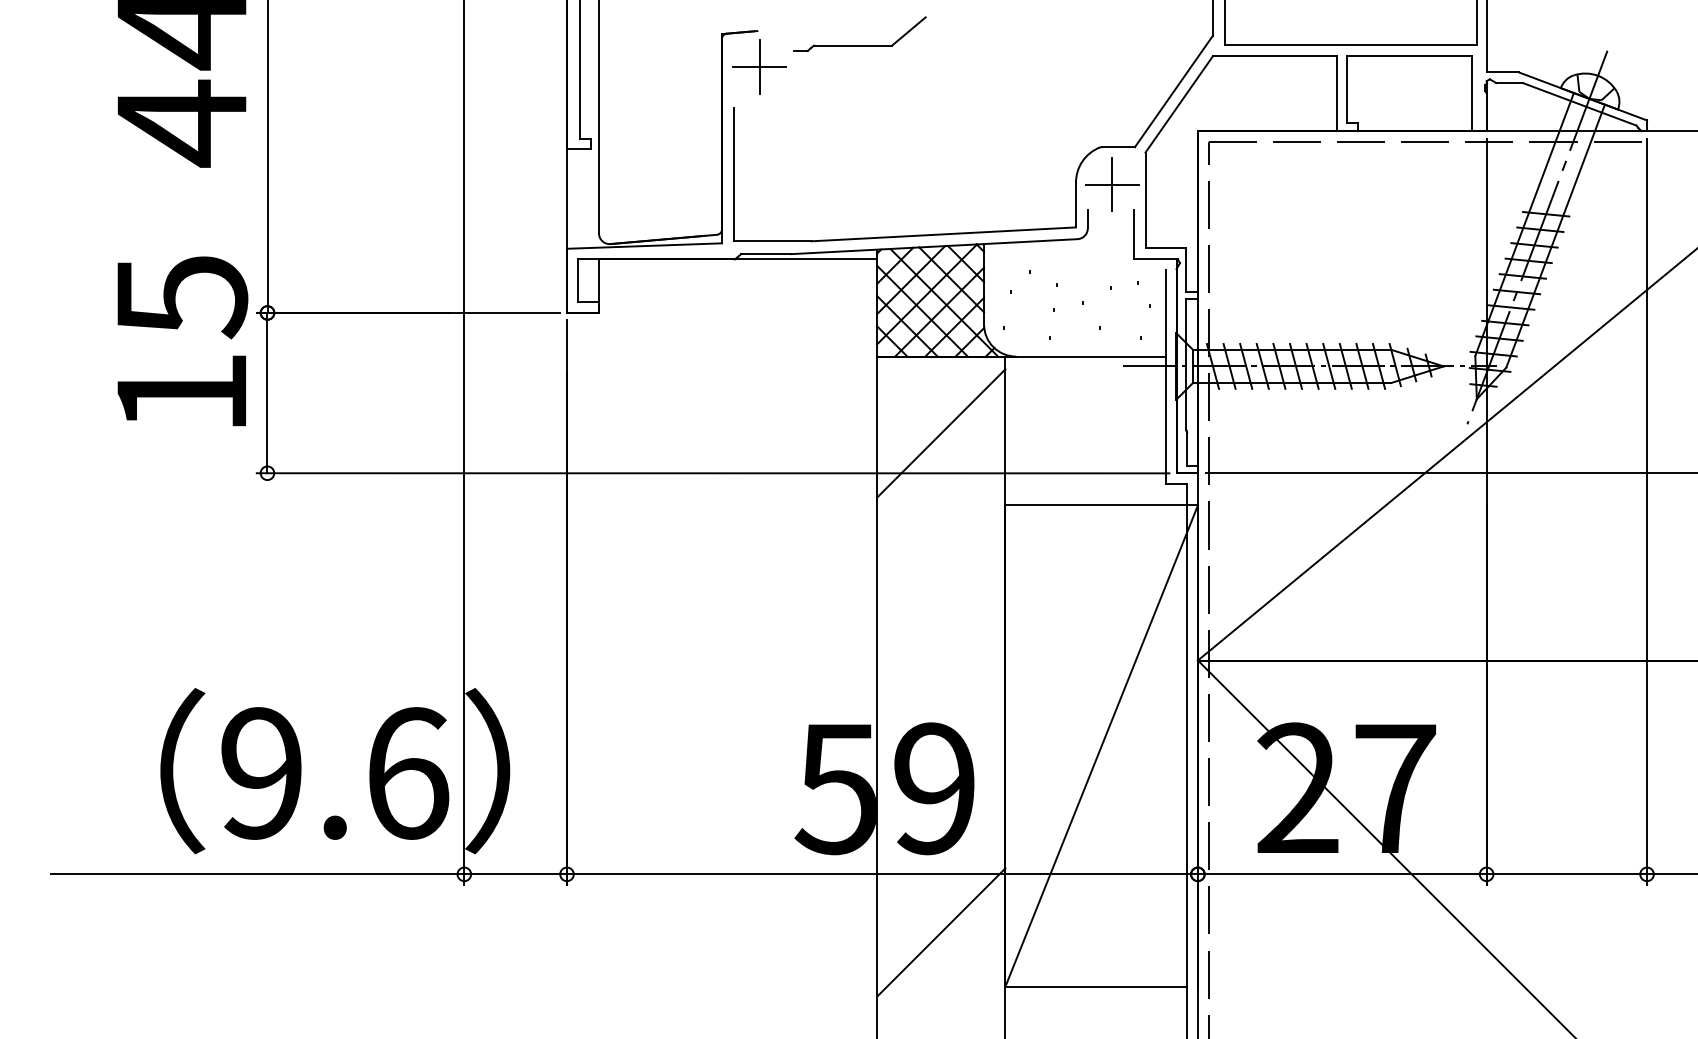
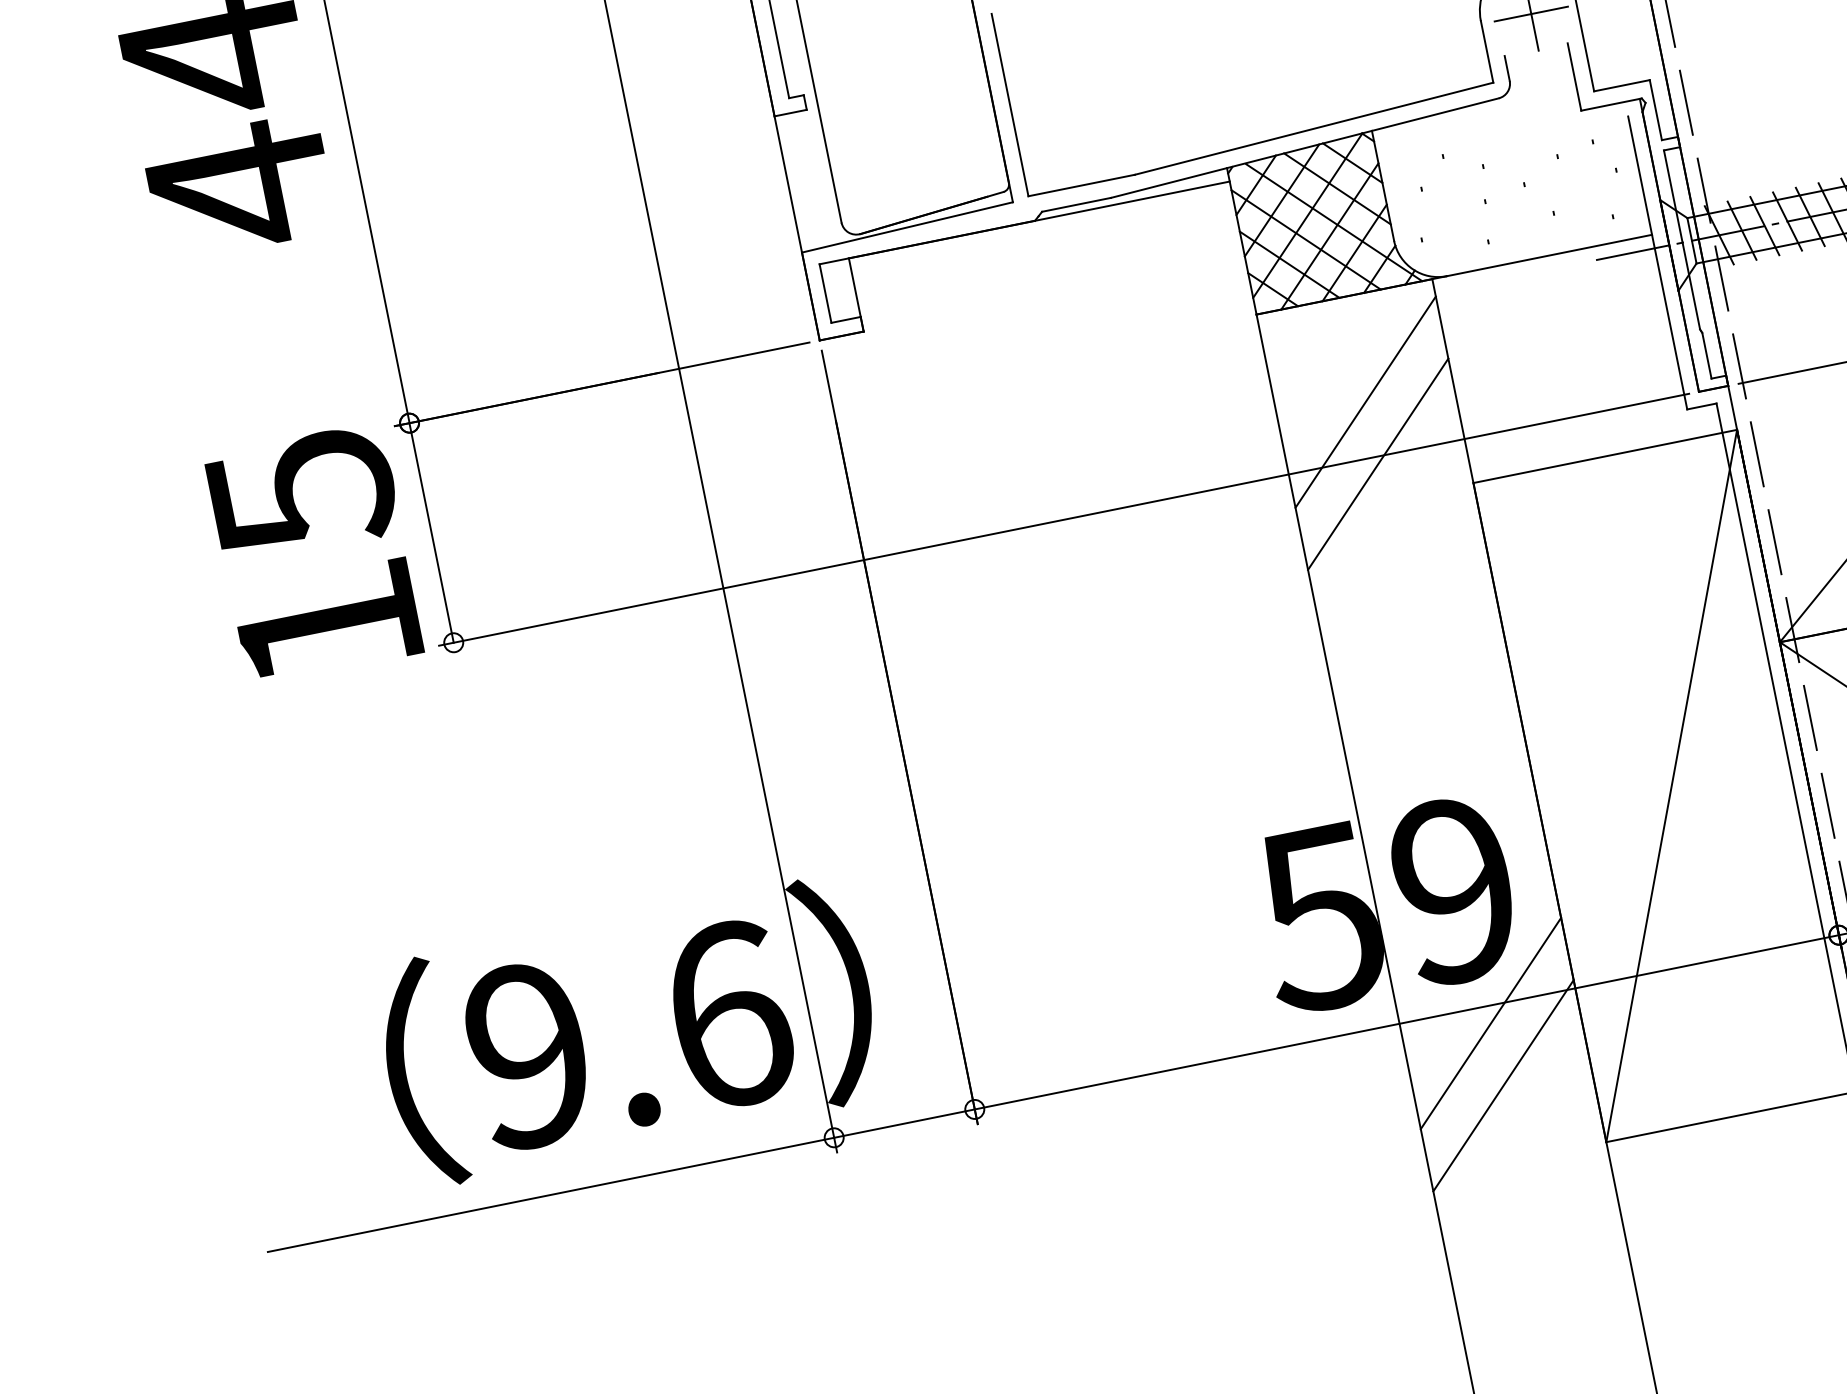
text: (182, 341) -> (314, 554), moved
line: (941, 478) -> (1378, 463), added
line: (941, 886) -> (1491, 1022), added

